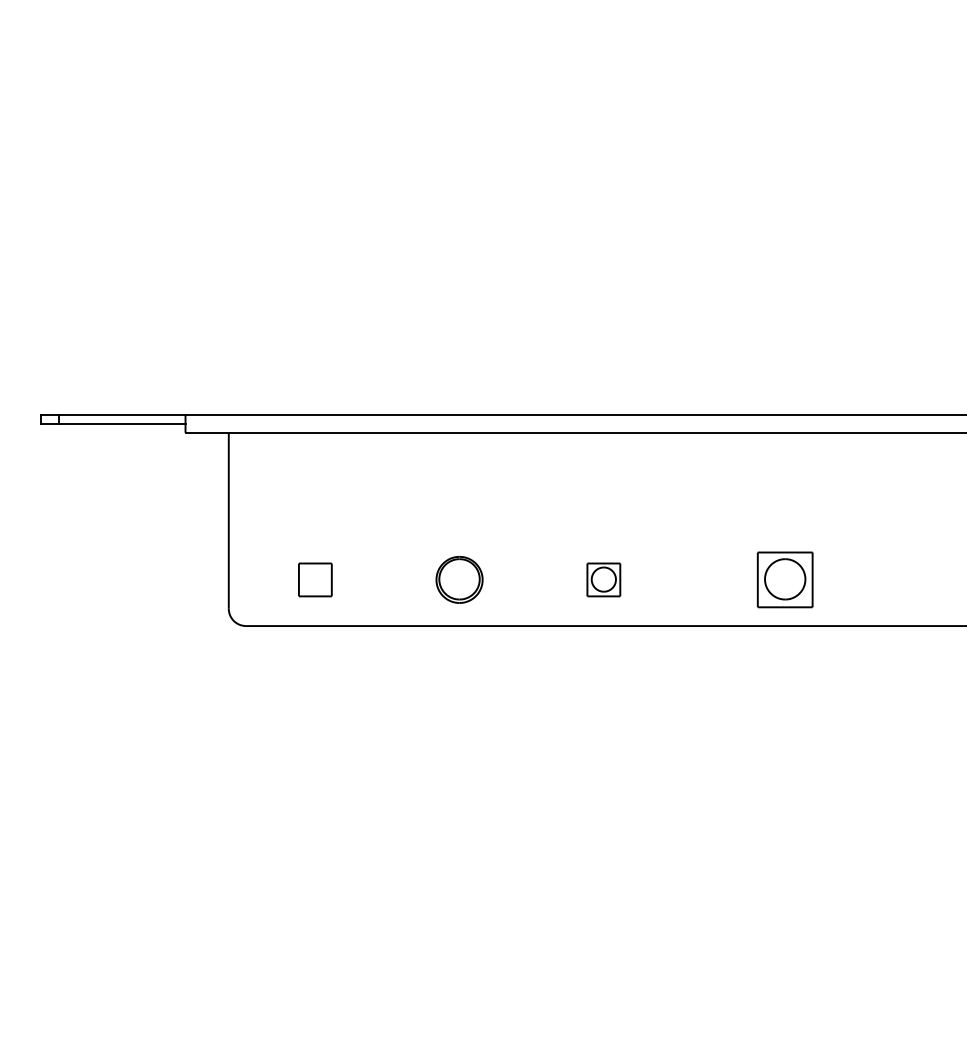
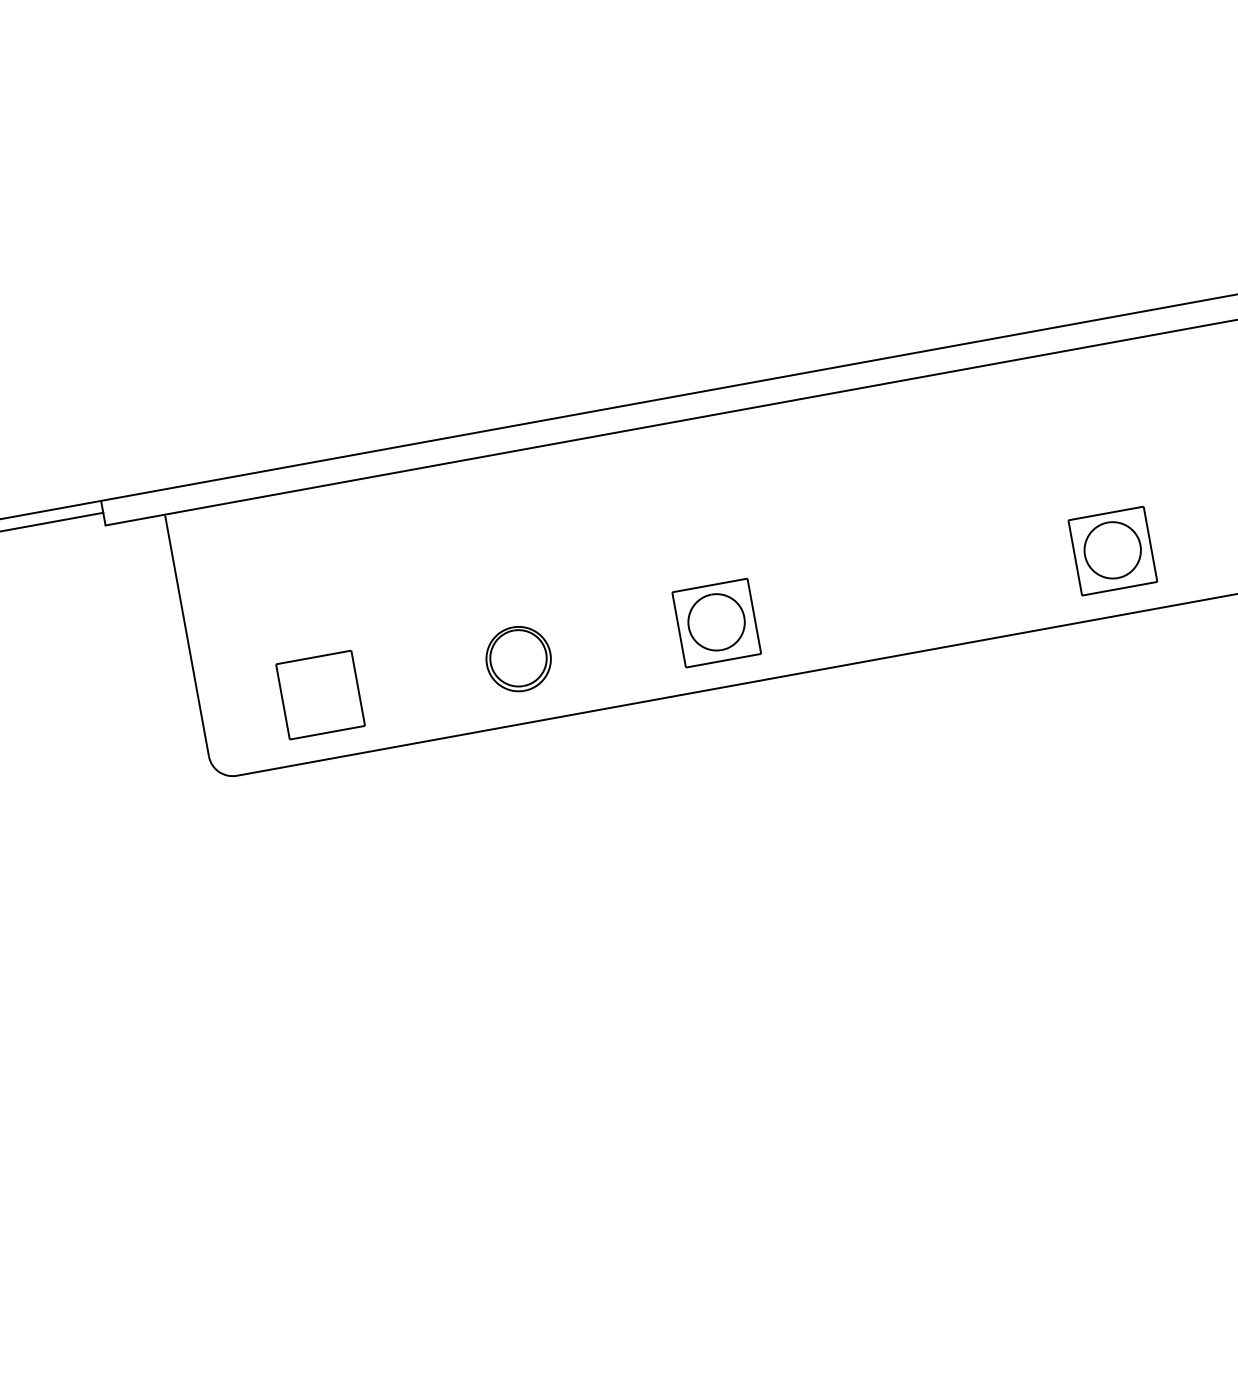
part: (315, 579) -> (320, 694), size x1.67
part: (603, 579) -> (716, 622), size x1.67
part: (784, 579) -> (1111, 550), moved

